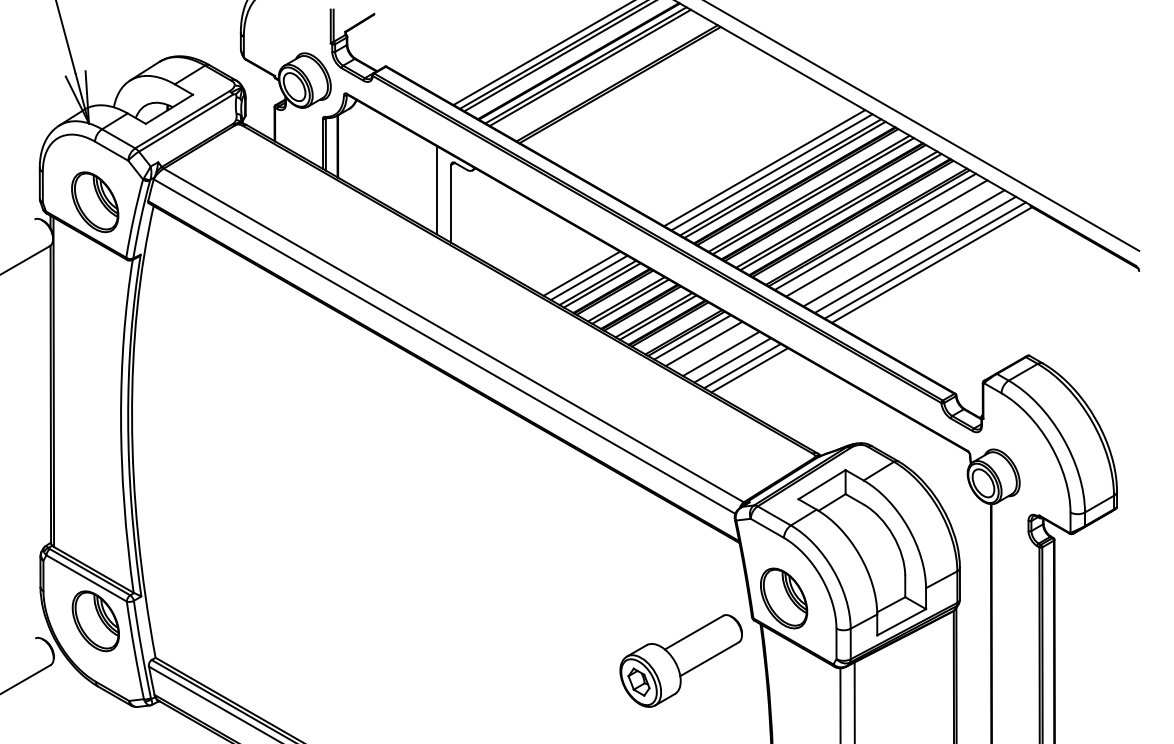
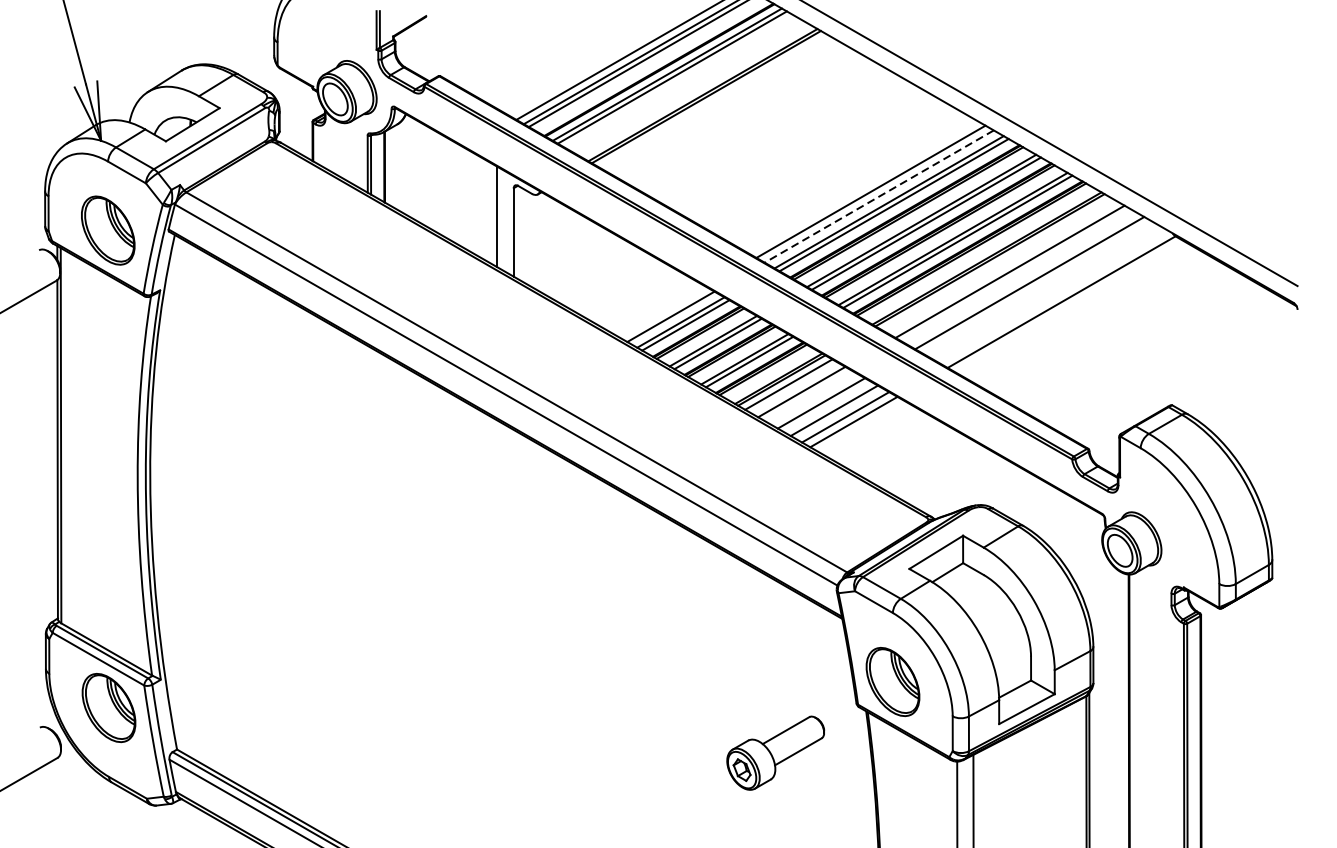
line: (771, 172) -> (878, 196), solid -> dashed
line: (875, 231) -> (997, 263), removed
line: (915, 254) -> (1042, 290), removed
line: (924, 260) -> (1052, 296), removed
line: (581, 273) -> (662, 311), removed
part: (680, 660) -> (775, 752), size x0.7

